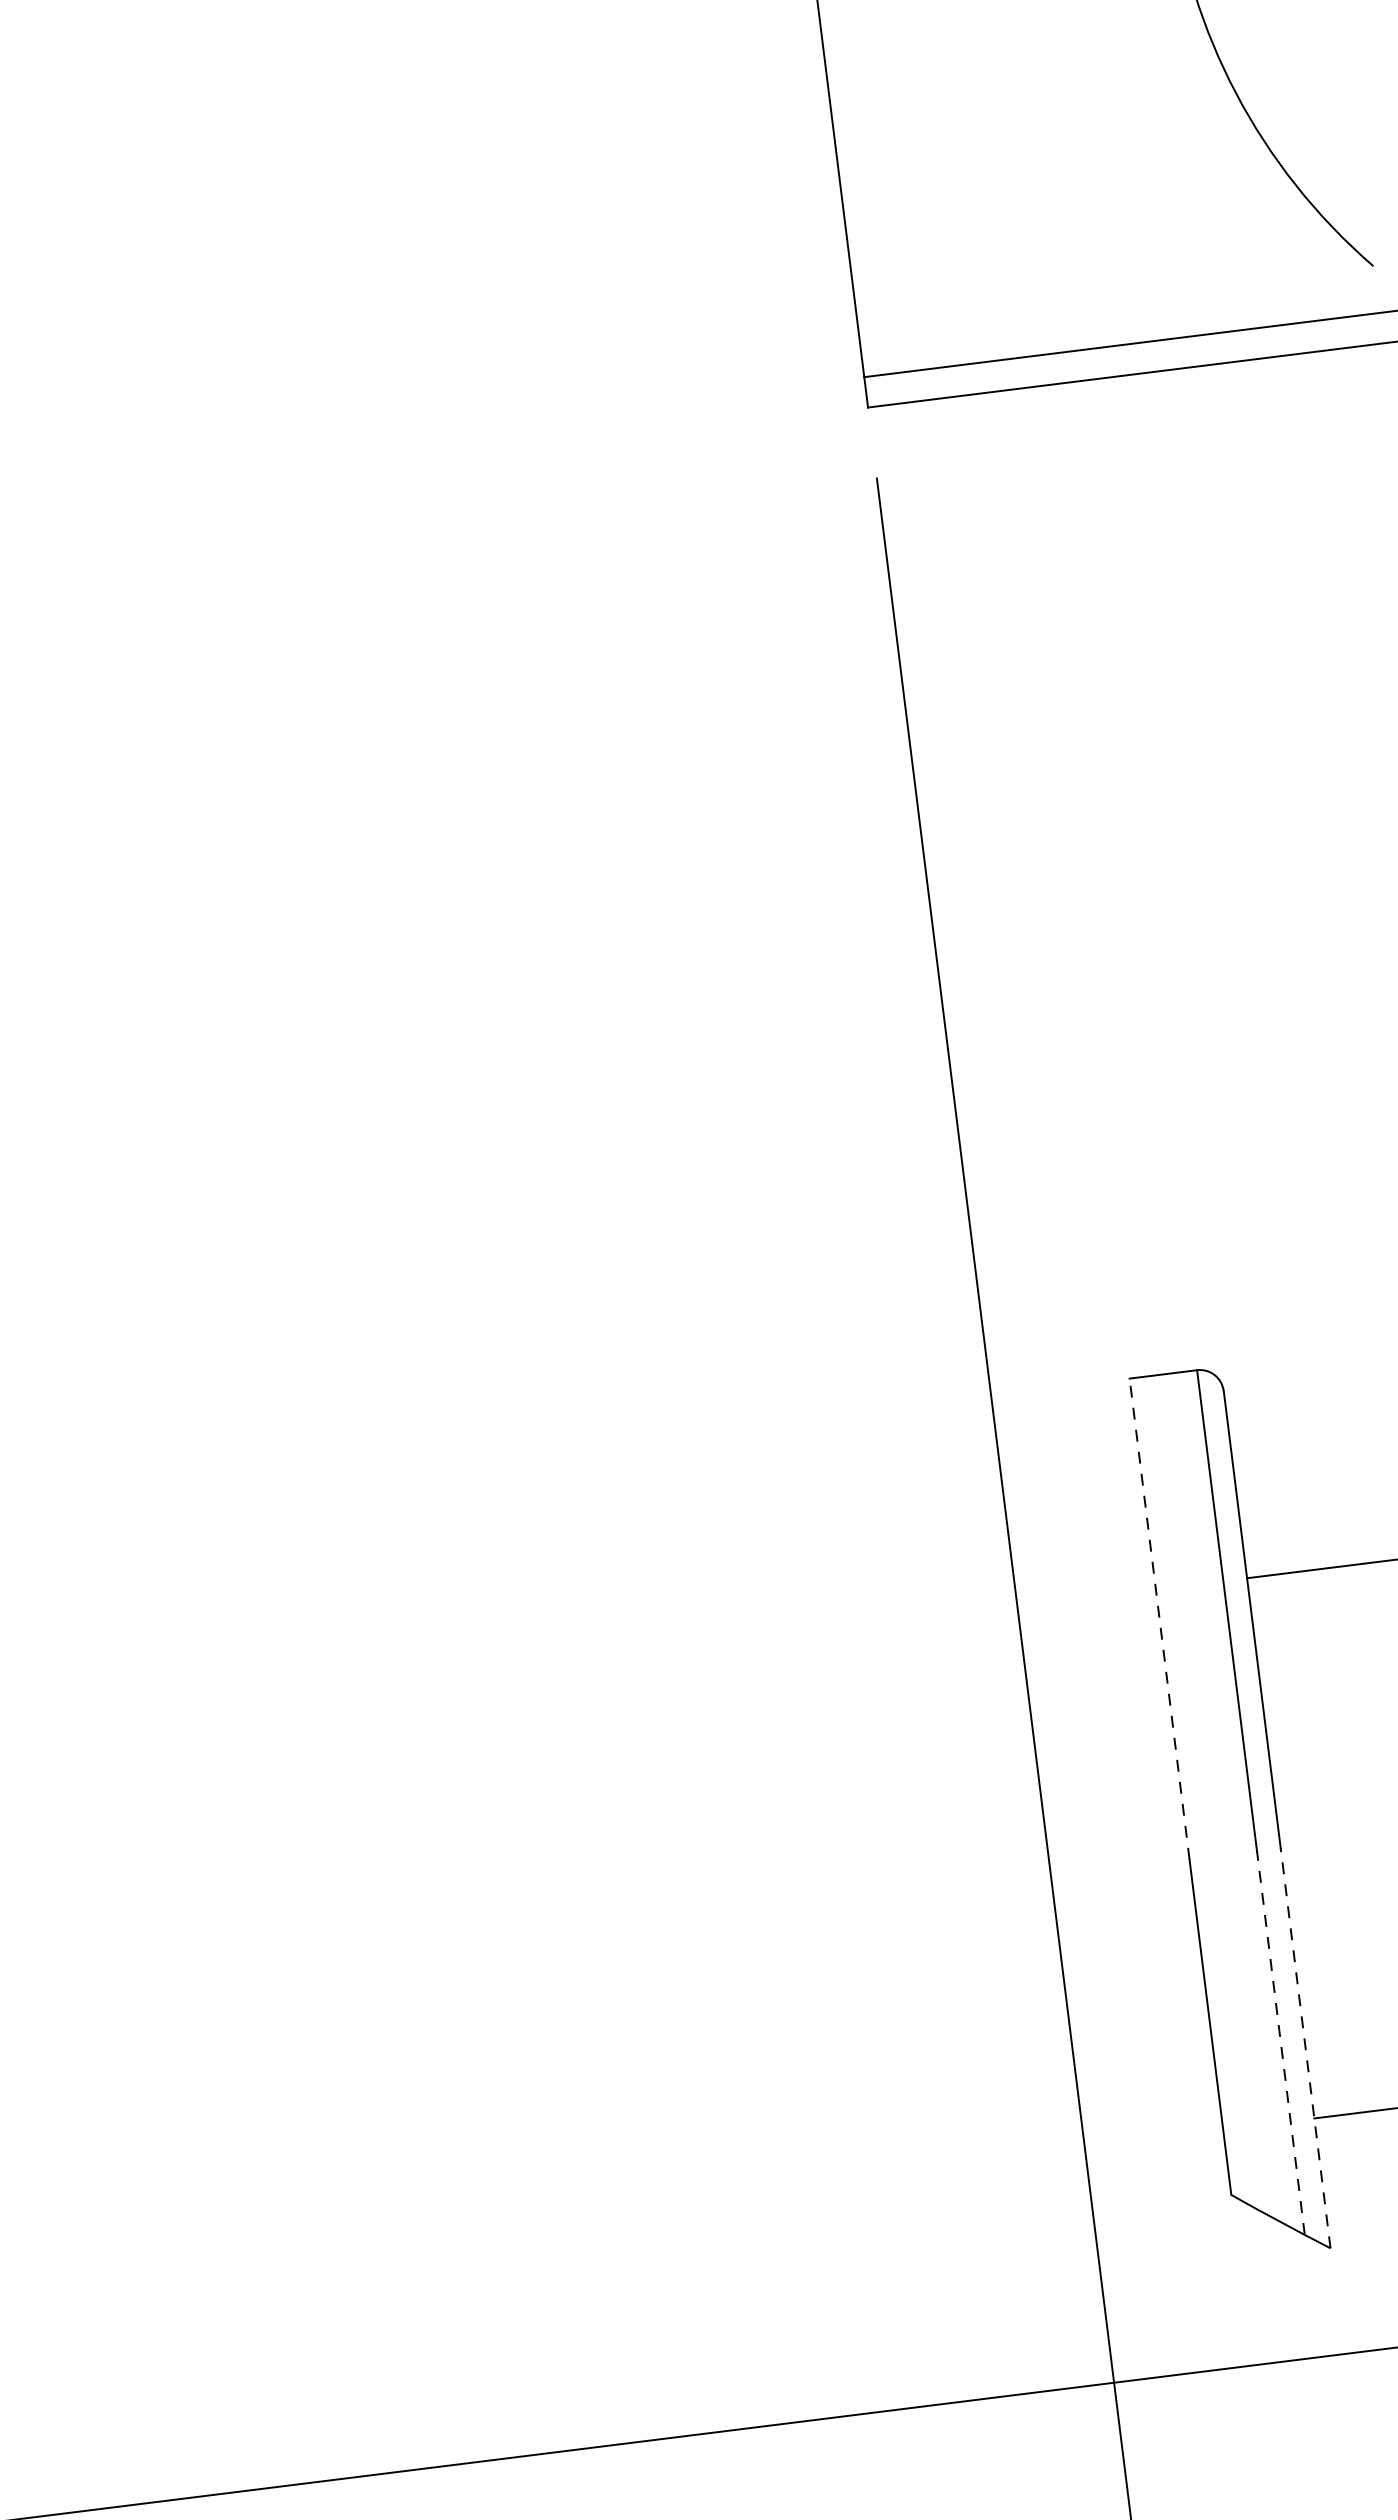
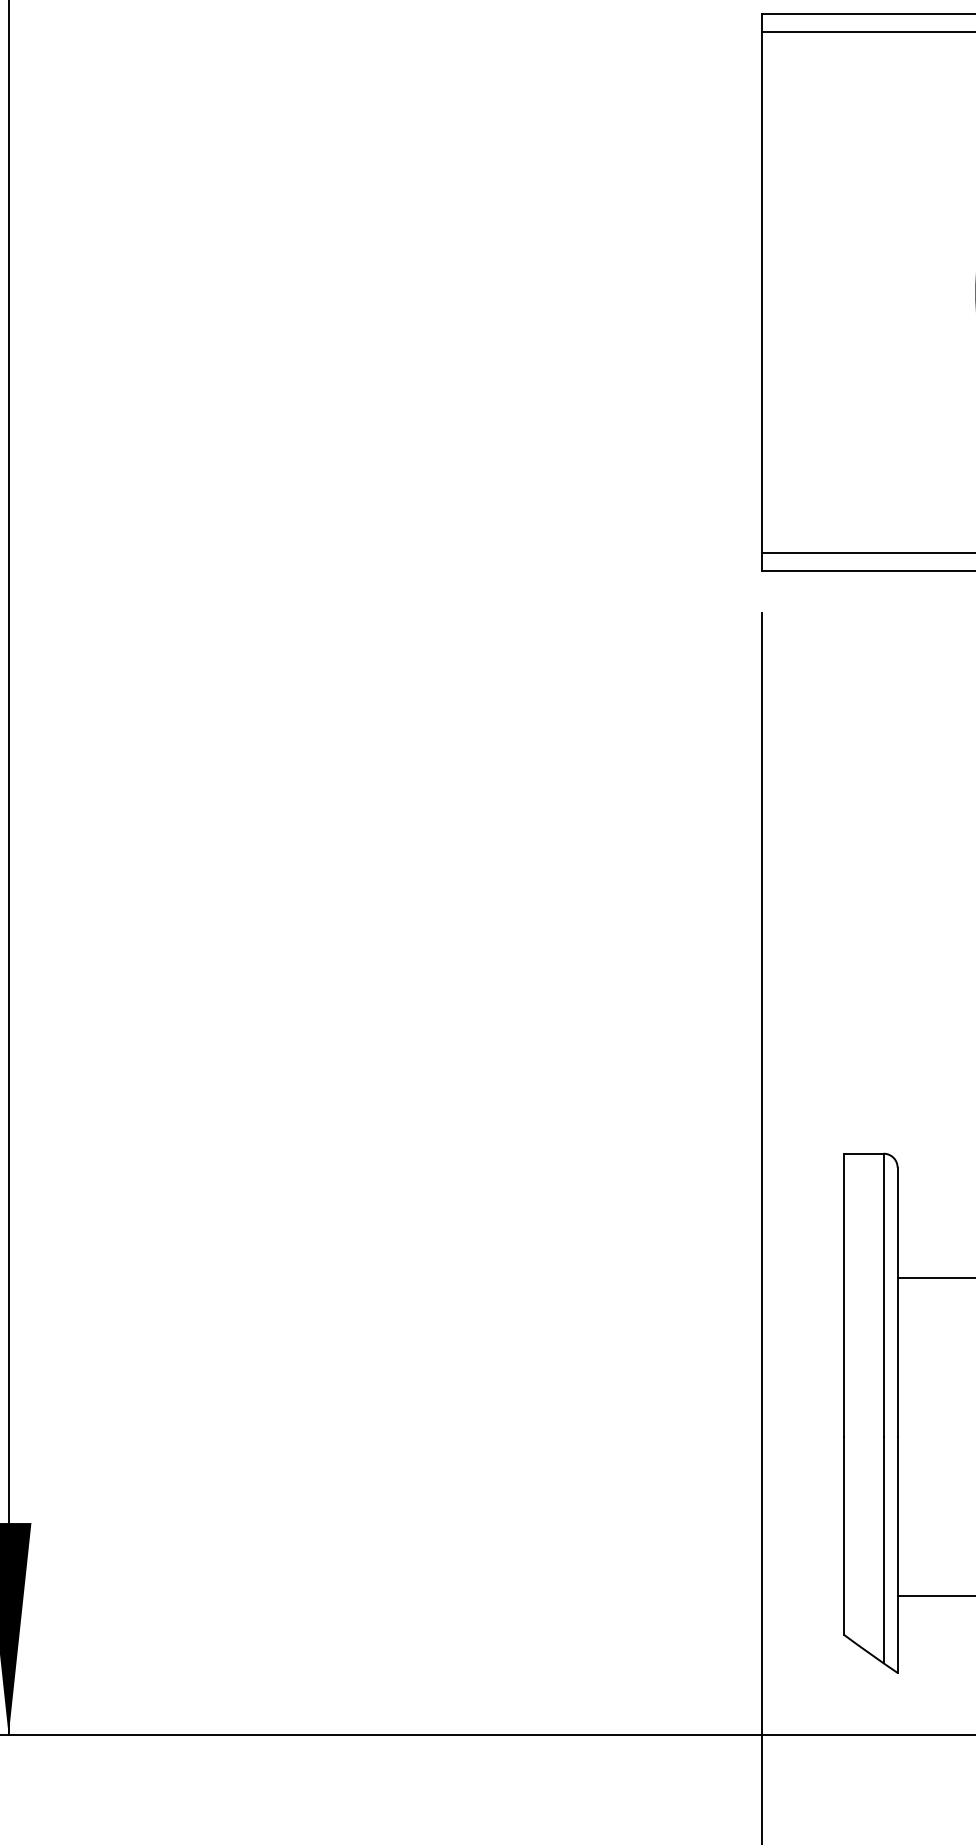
line: (1158, 1619) -> (843, 1295), dashed -> solid
line: (1280, 2041) -> (883, 1549), dashed -> solid
line: (1305, 2049) -> (897, 1555), dashed -> solid

